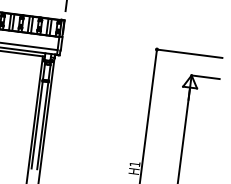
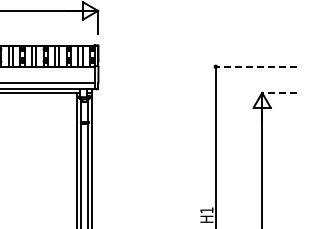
line: (189, 53) -> (256, 66), solid -> dashed
line: (205, 77) -> (279, 93), solid -> dashed

